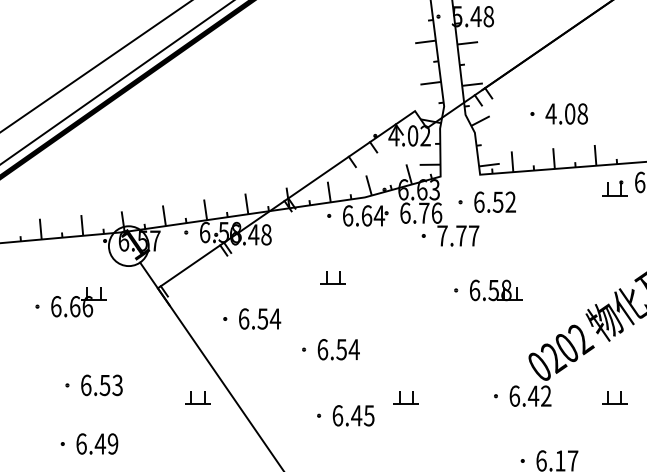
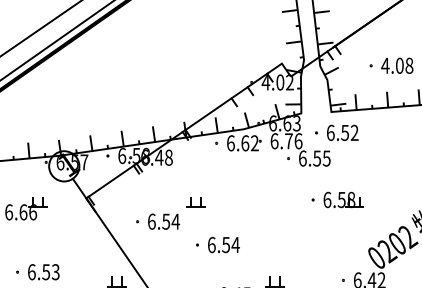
text: (379, 215) -> (254, 143), 6.64 -> 6.62
text: (458, 235) -> (314, 158), 7.77 -> 6.55
part: (332, 277) -> (195, 202), moved

